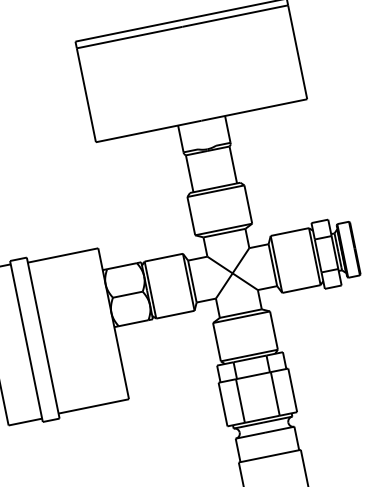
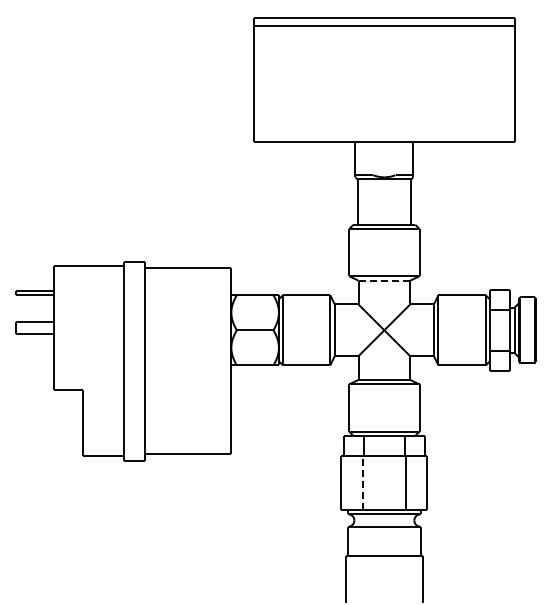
line: (224, 232) -> (384, 280), solid -> dashed
line: (240, 401) -> (362, 483), solid -> dashed

